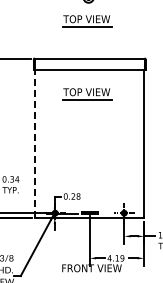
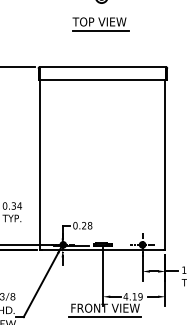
part: (87, 94) -> (100, 108), removed
line: (35, 143) -> (40, 164), dashed -> solid
line: (91, 276) -> (104, 317), added

